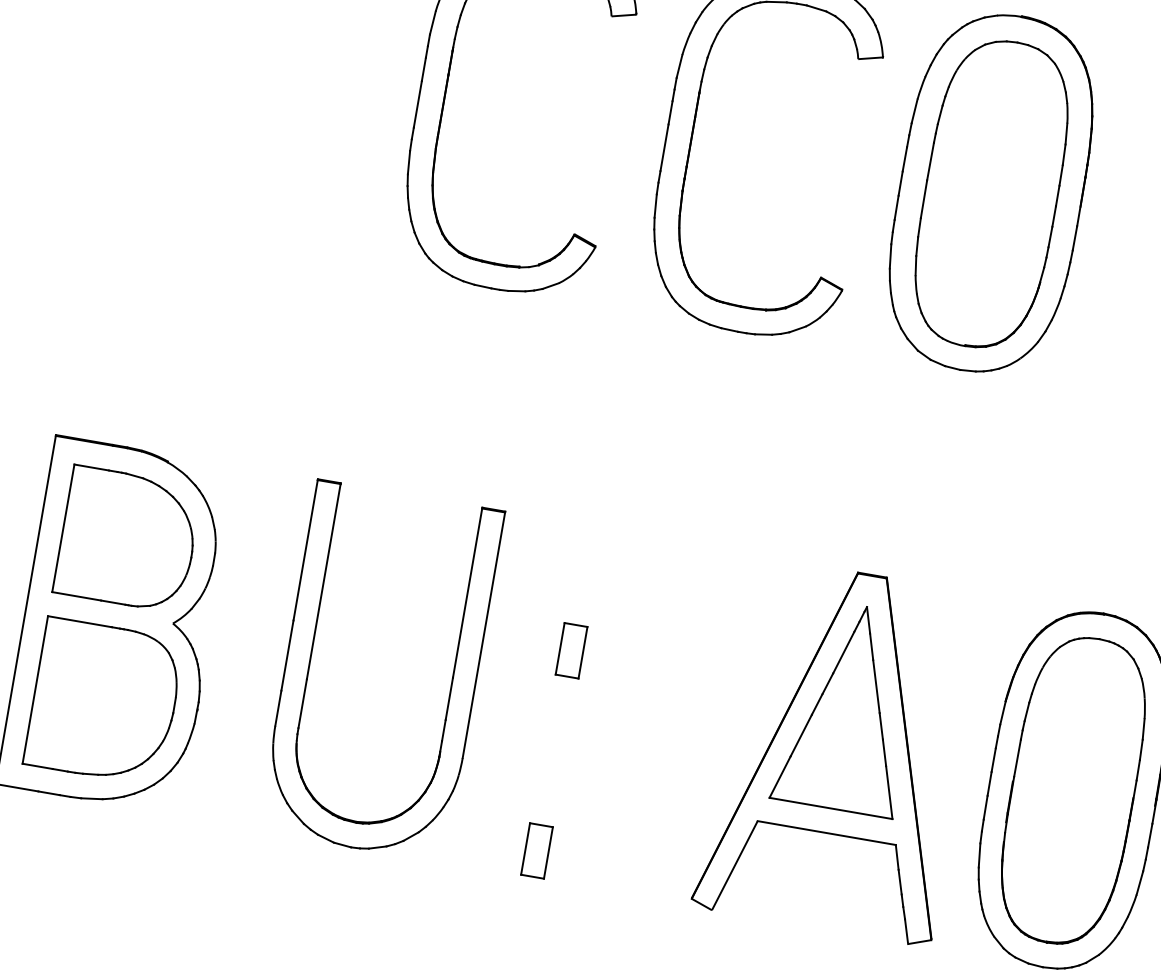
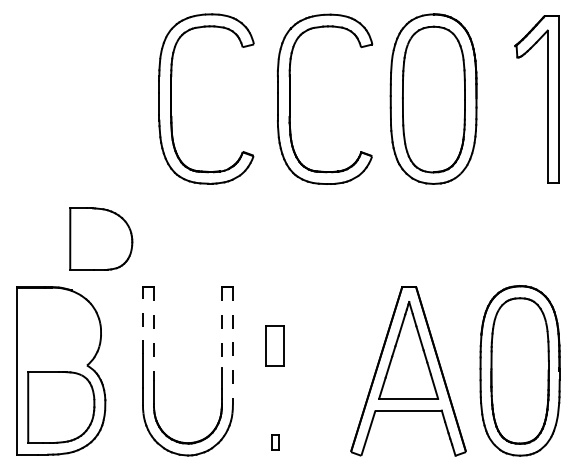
part: (128, 538) -> (101, 238), moved
line: (304, 549) -> (142, 320), solid -> dashed
line: (322, 580) -> (153, 333), solid -> dashed
line: (466, 592) -> (221, 327), solid -> dashed
line: (482, 636) -> (232, 346), solid -> dashed
part: (572, 651) -> (275, 346), size x1.6
part: (537, 851) -> (275, 442), size x0.6

